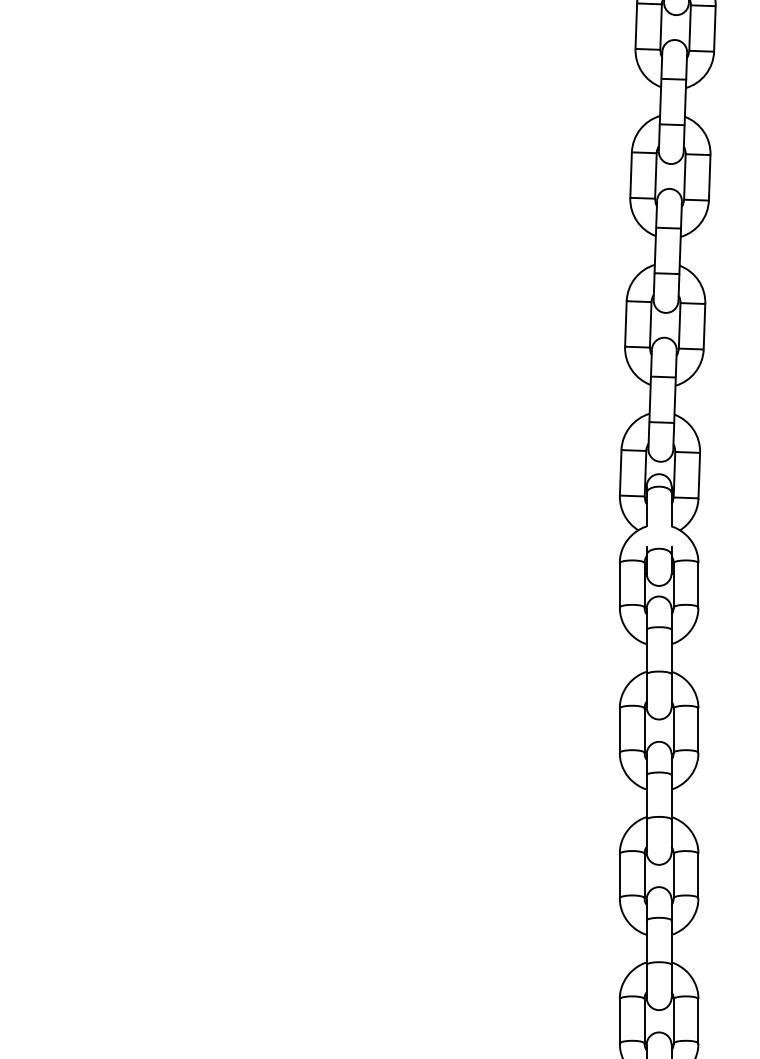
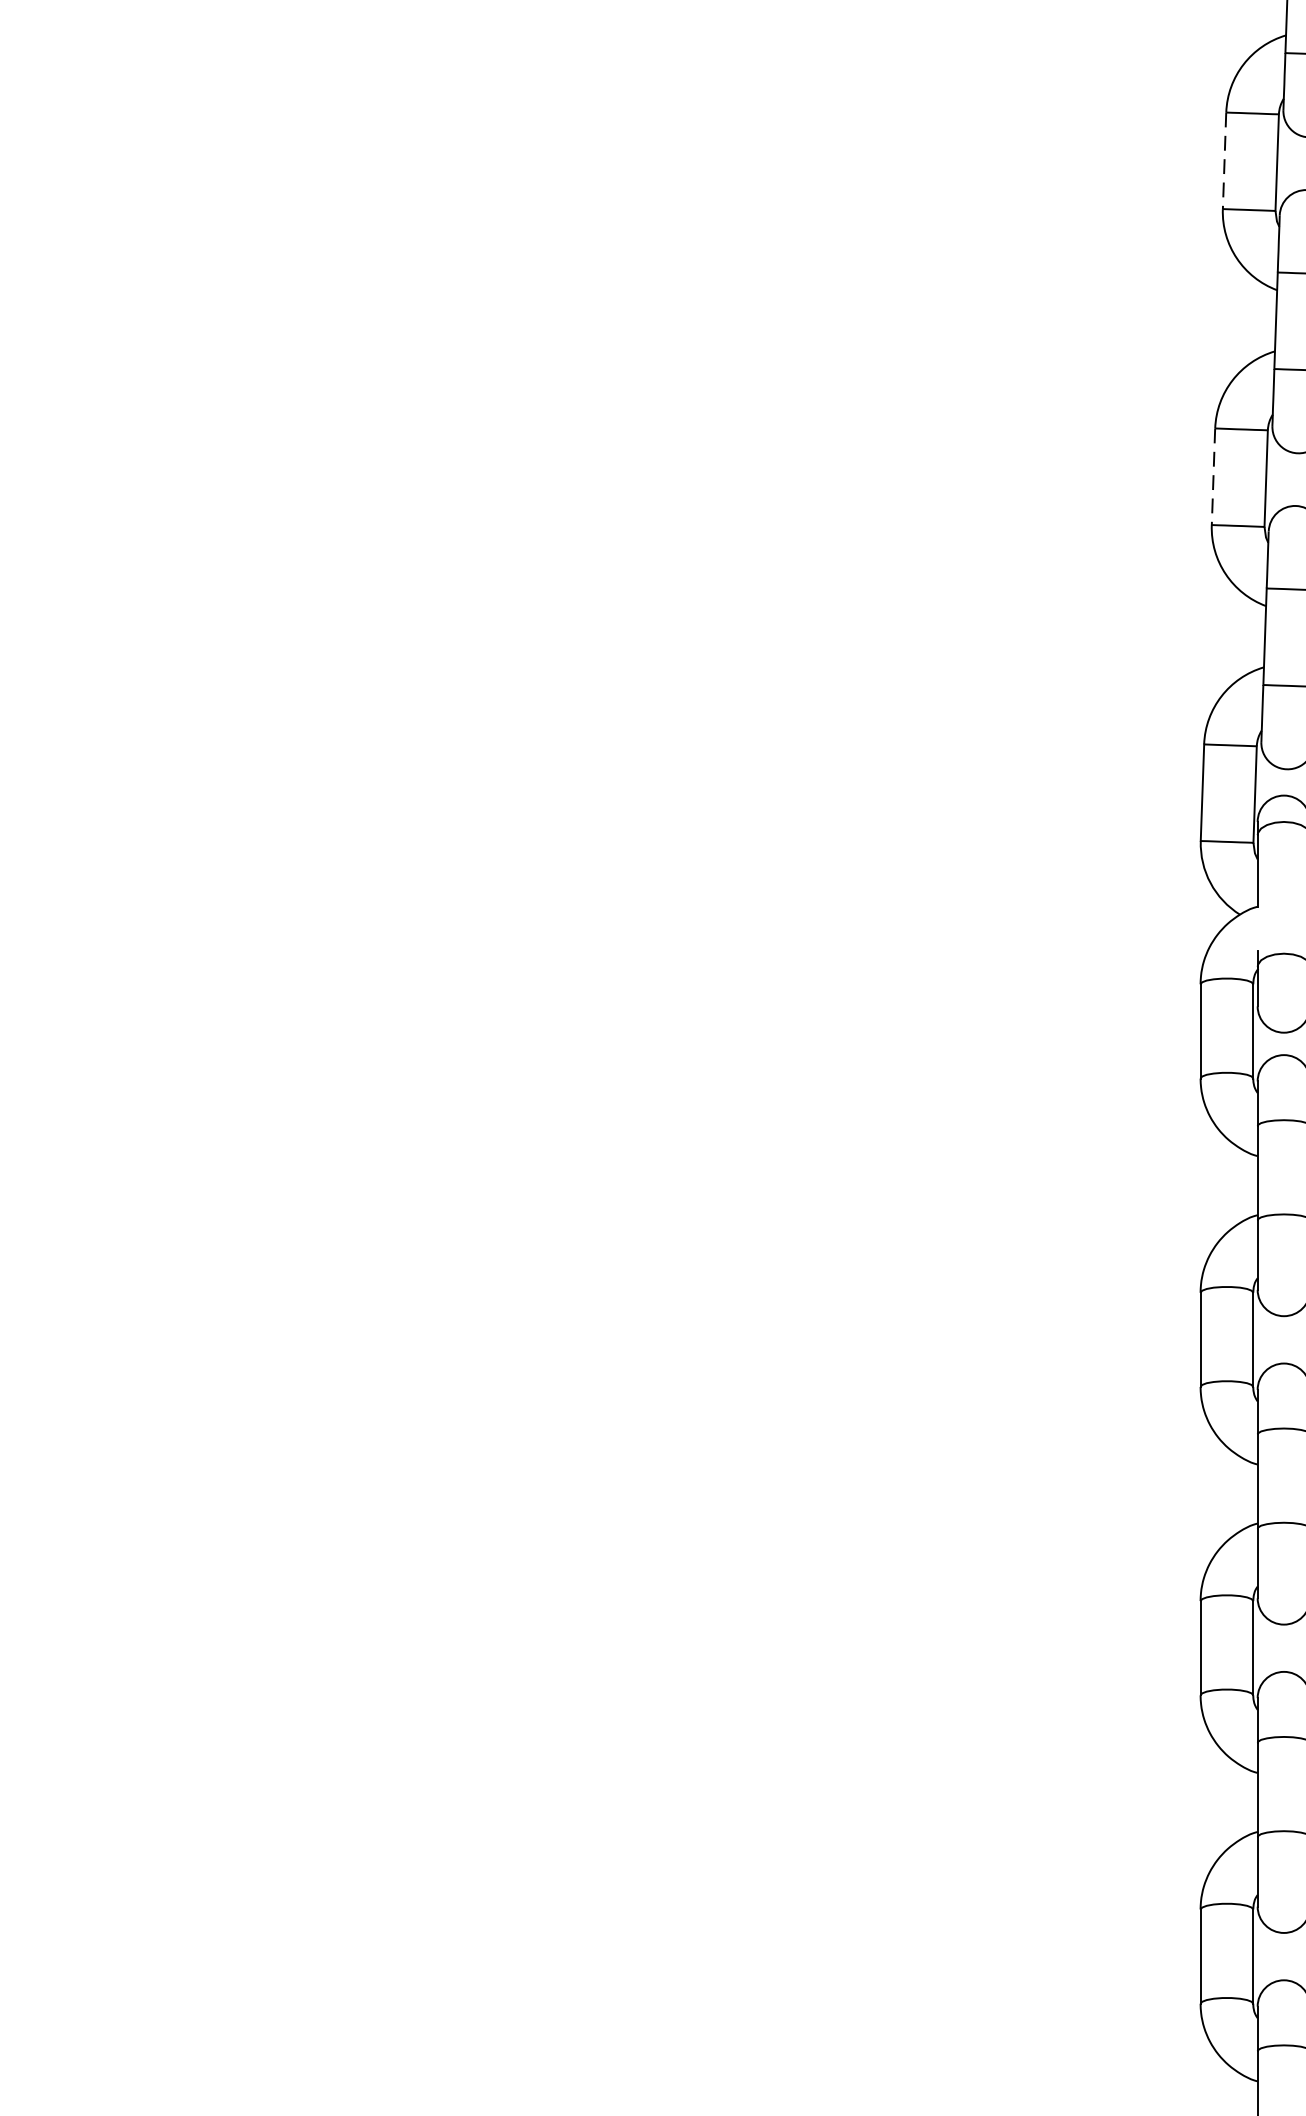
line: (631, 175) -> (1225, 161), solid -> dashed
line: (625, 323) -> (1212, 475), solid -> dashed

